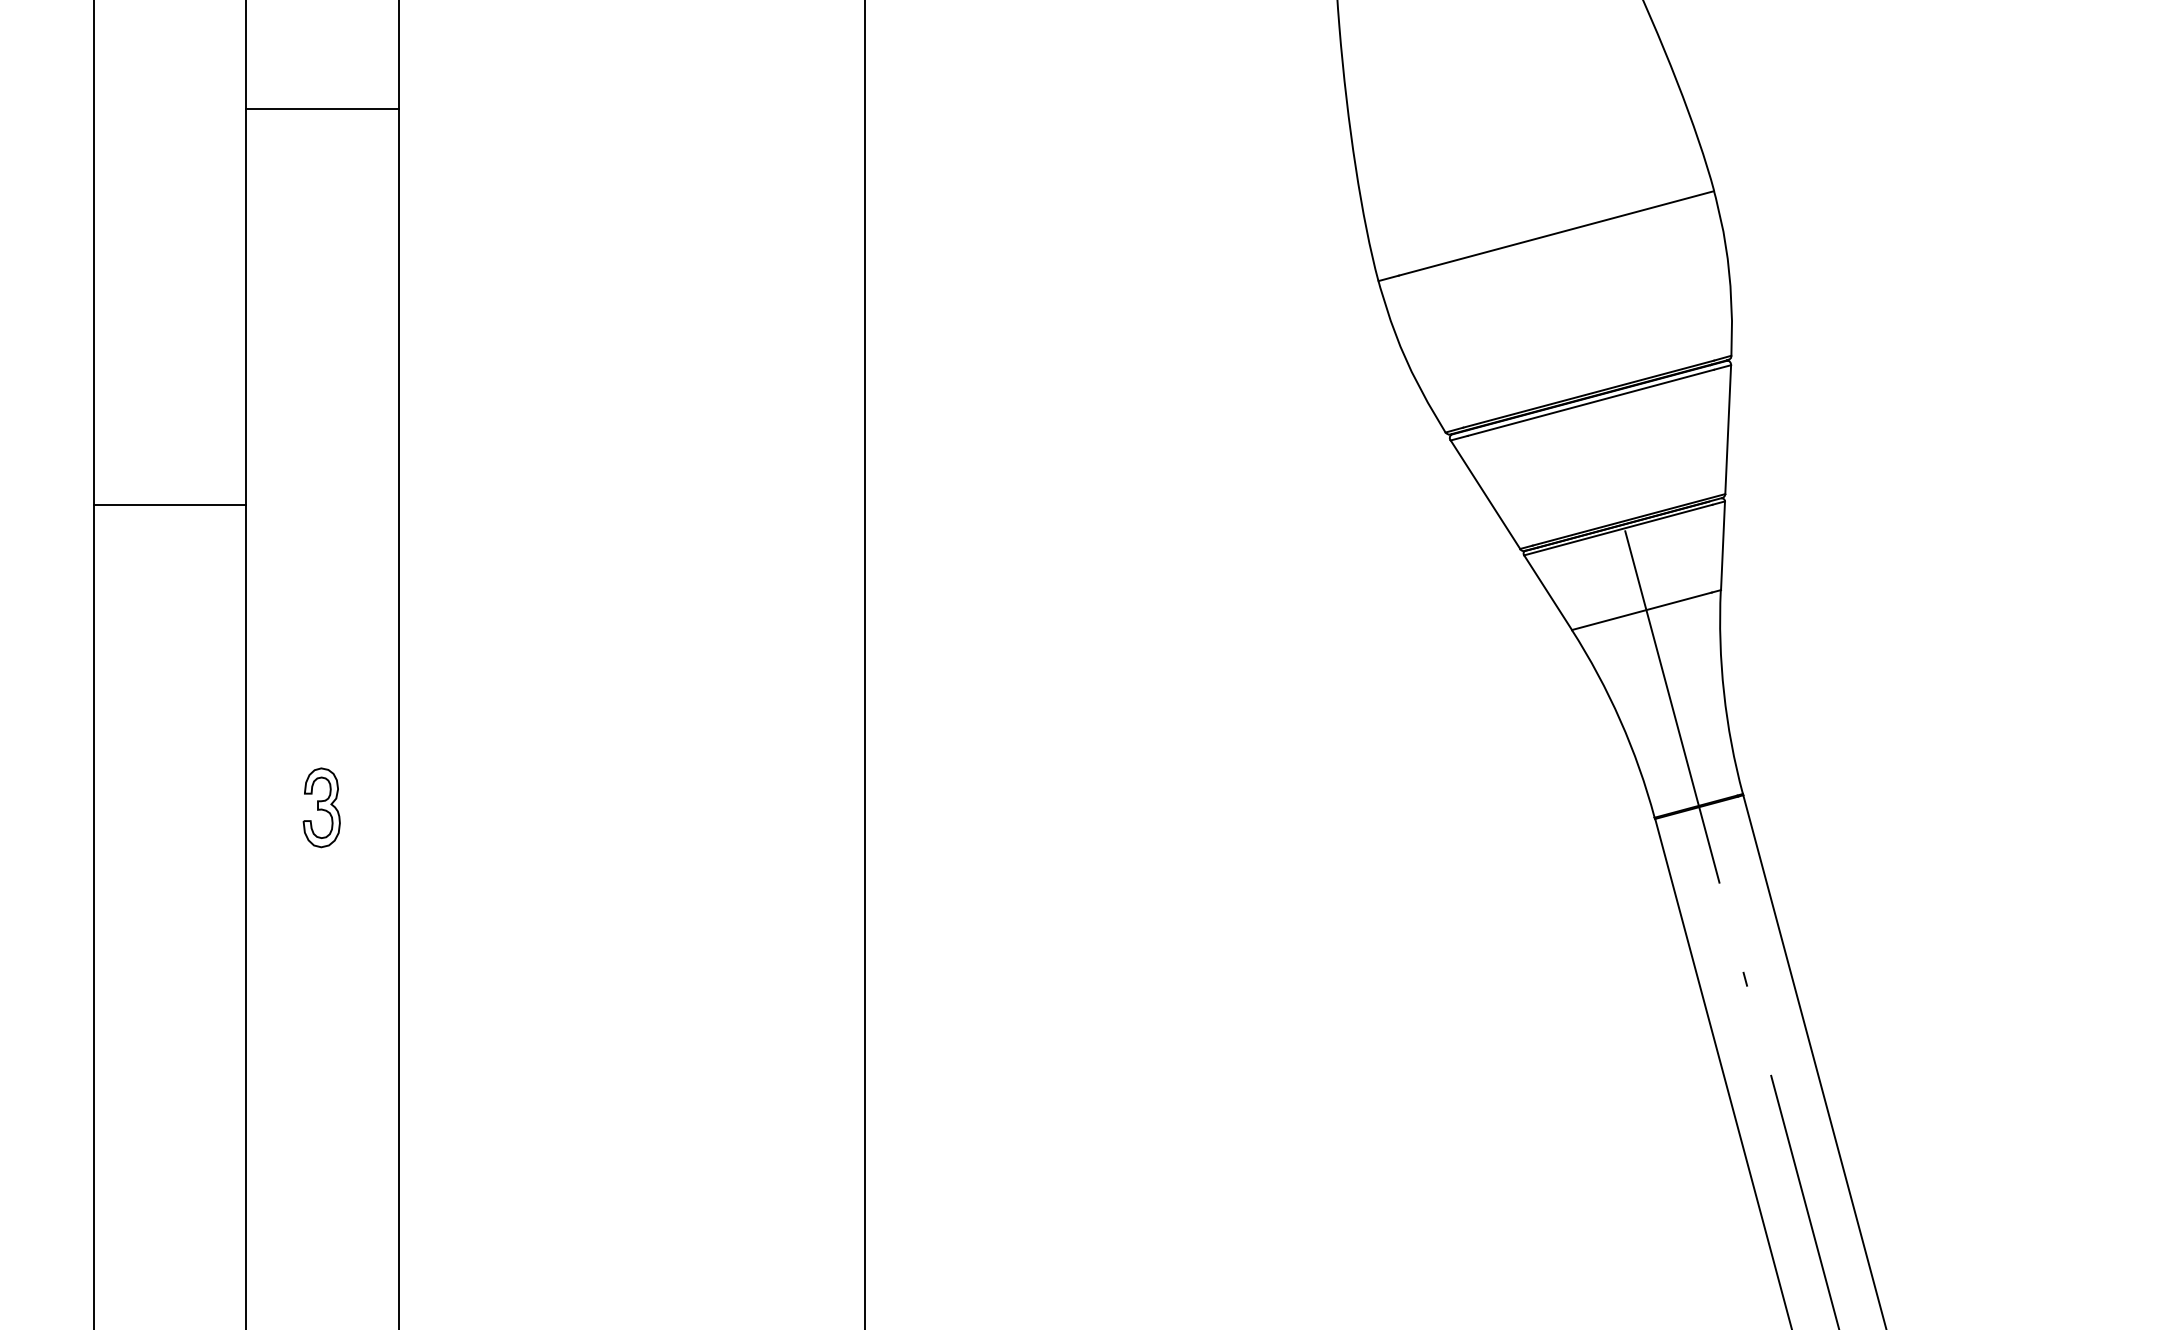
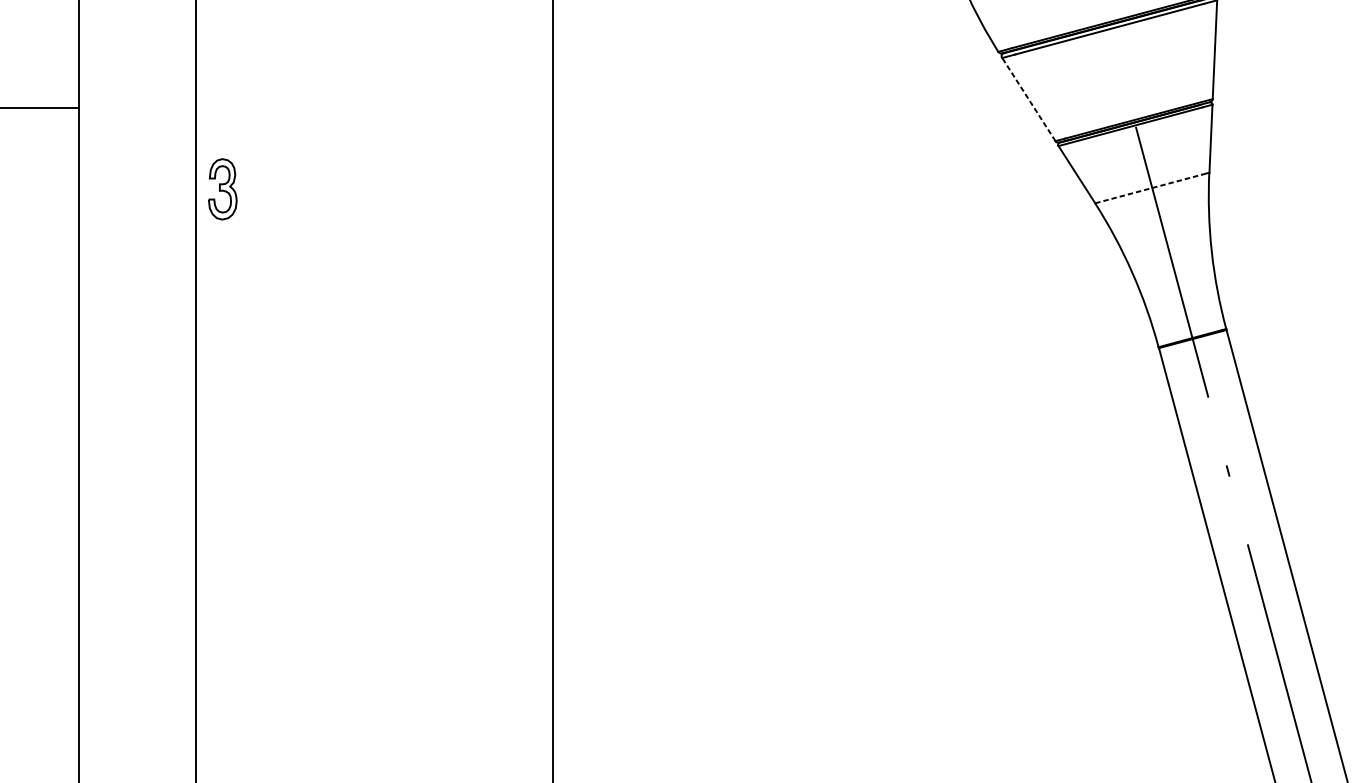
line: (1485, 494) -> (1028, 99), solid -> dashed
line: (1642, 611) -> (1149, 189), solid -> dashed
part: (321, 807) -> (222, 189), moved

